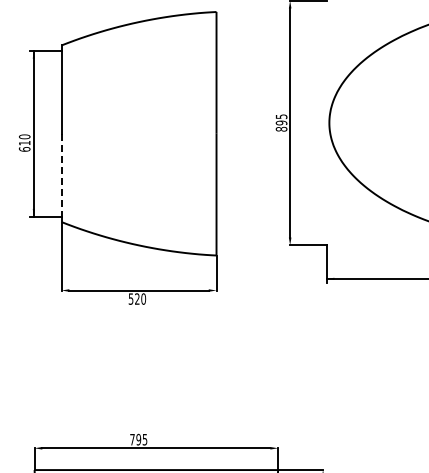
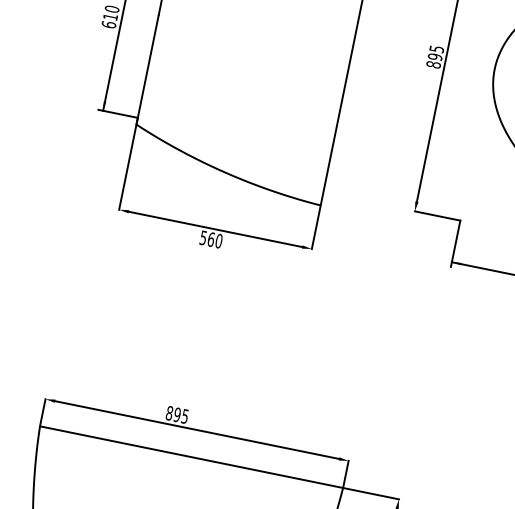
line: (61, 178) -> (147, 70), dashed -> solid
text: (137, 298) -> (211, 238), 520 -> 560
text: (132, 439) -> (169, 413), 795 -> 895

